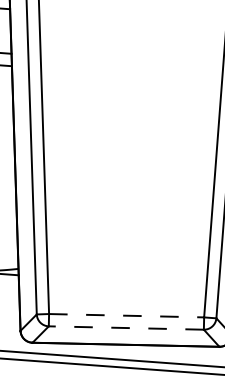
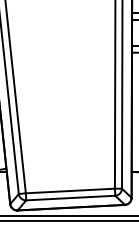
line: (126, 316) -> (70, 191), dashed -> solid
line: (125, 328) -> (70, 198), dashed -> solid

